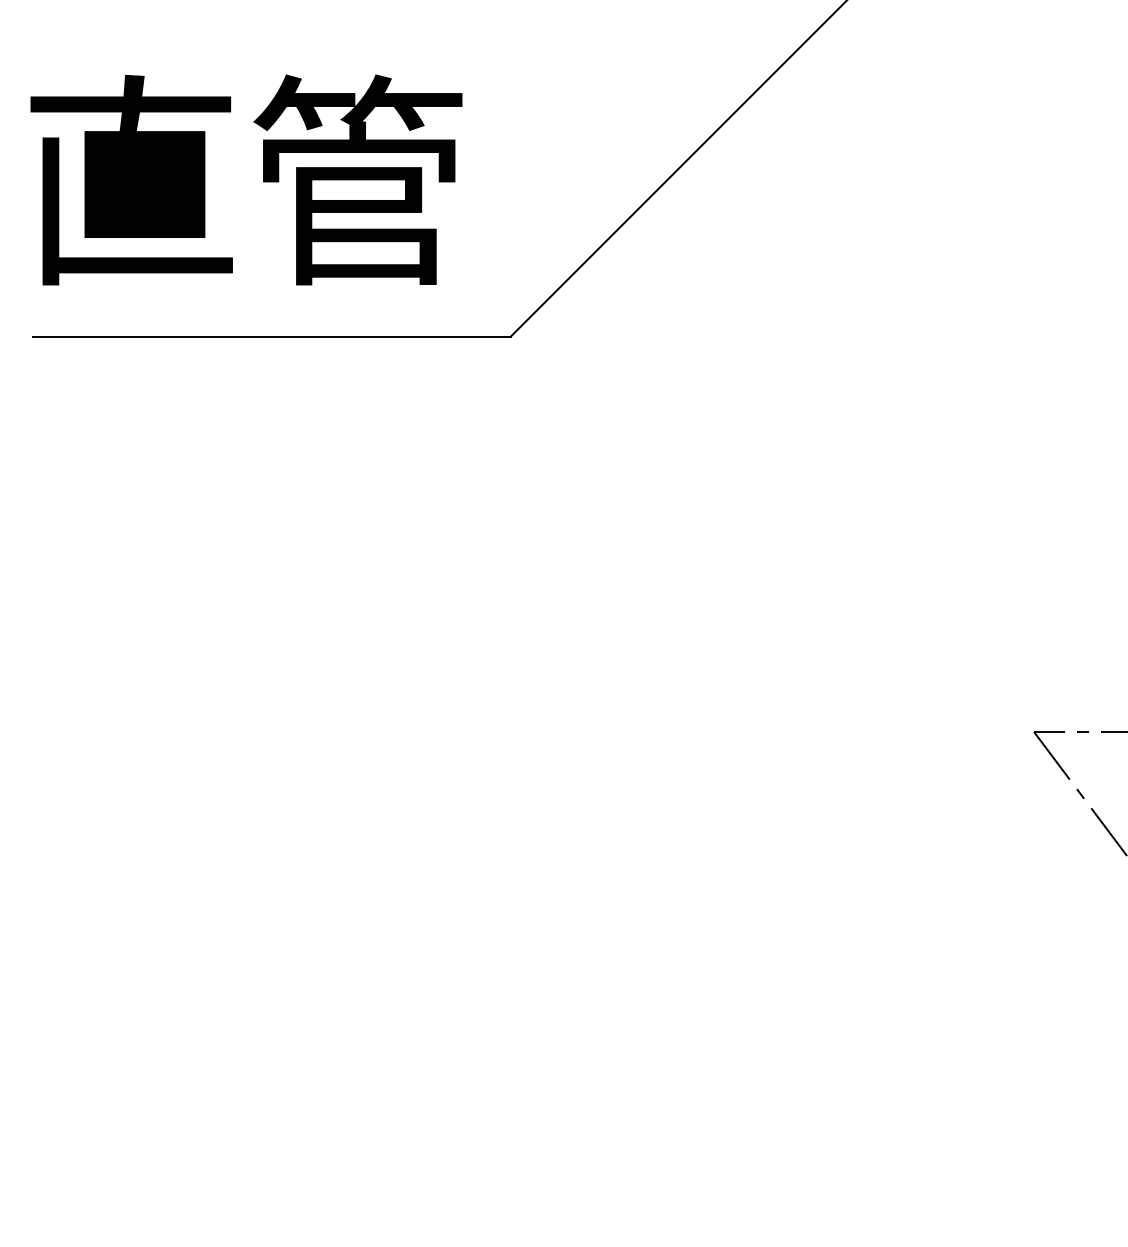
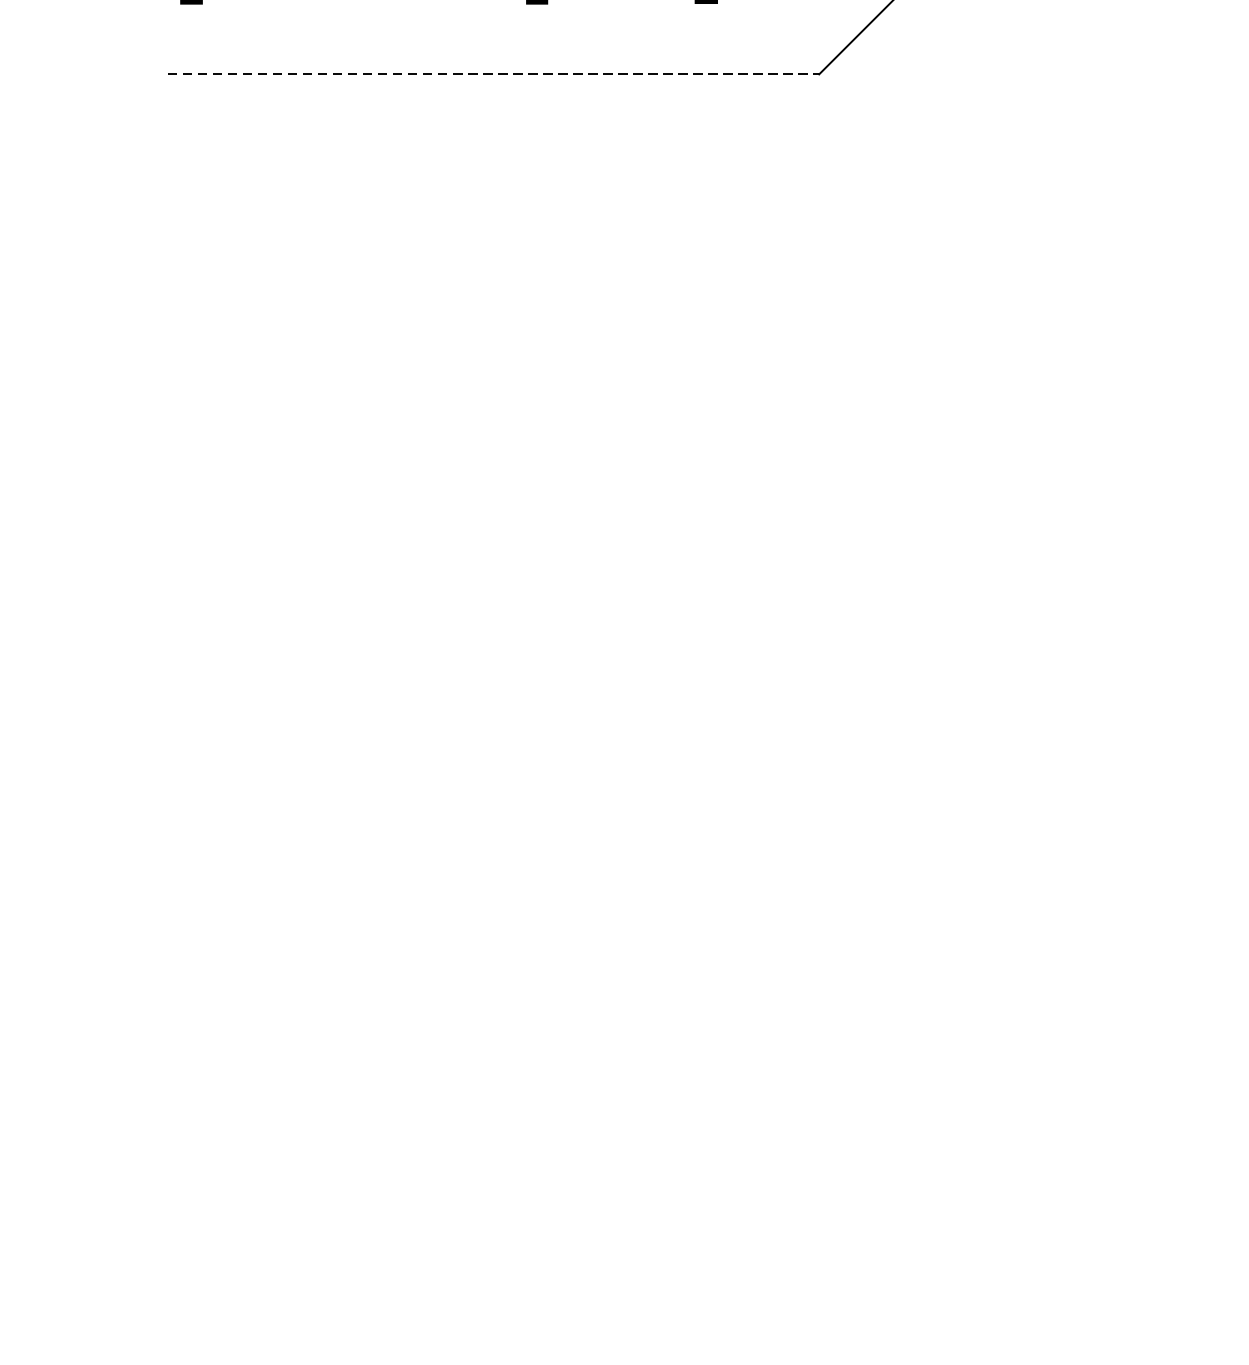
line: (272, 336) -> (493, 74), solid -> dashed

